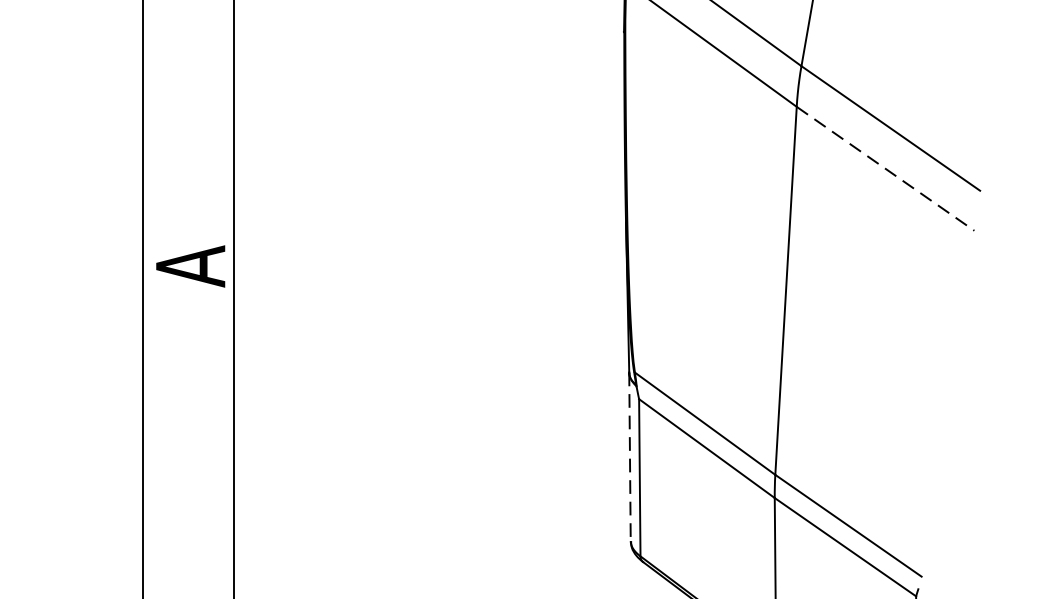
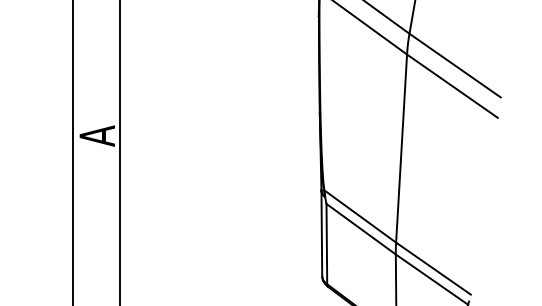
line: (885, 169) -> (452, 86), dashed -> solid
line: (629, 458) -> (321, 234), dashed -> solid

